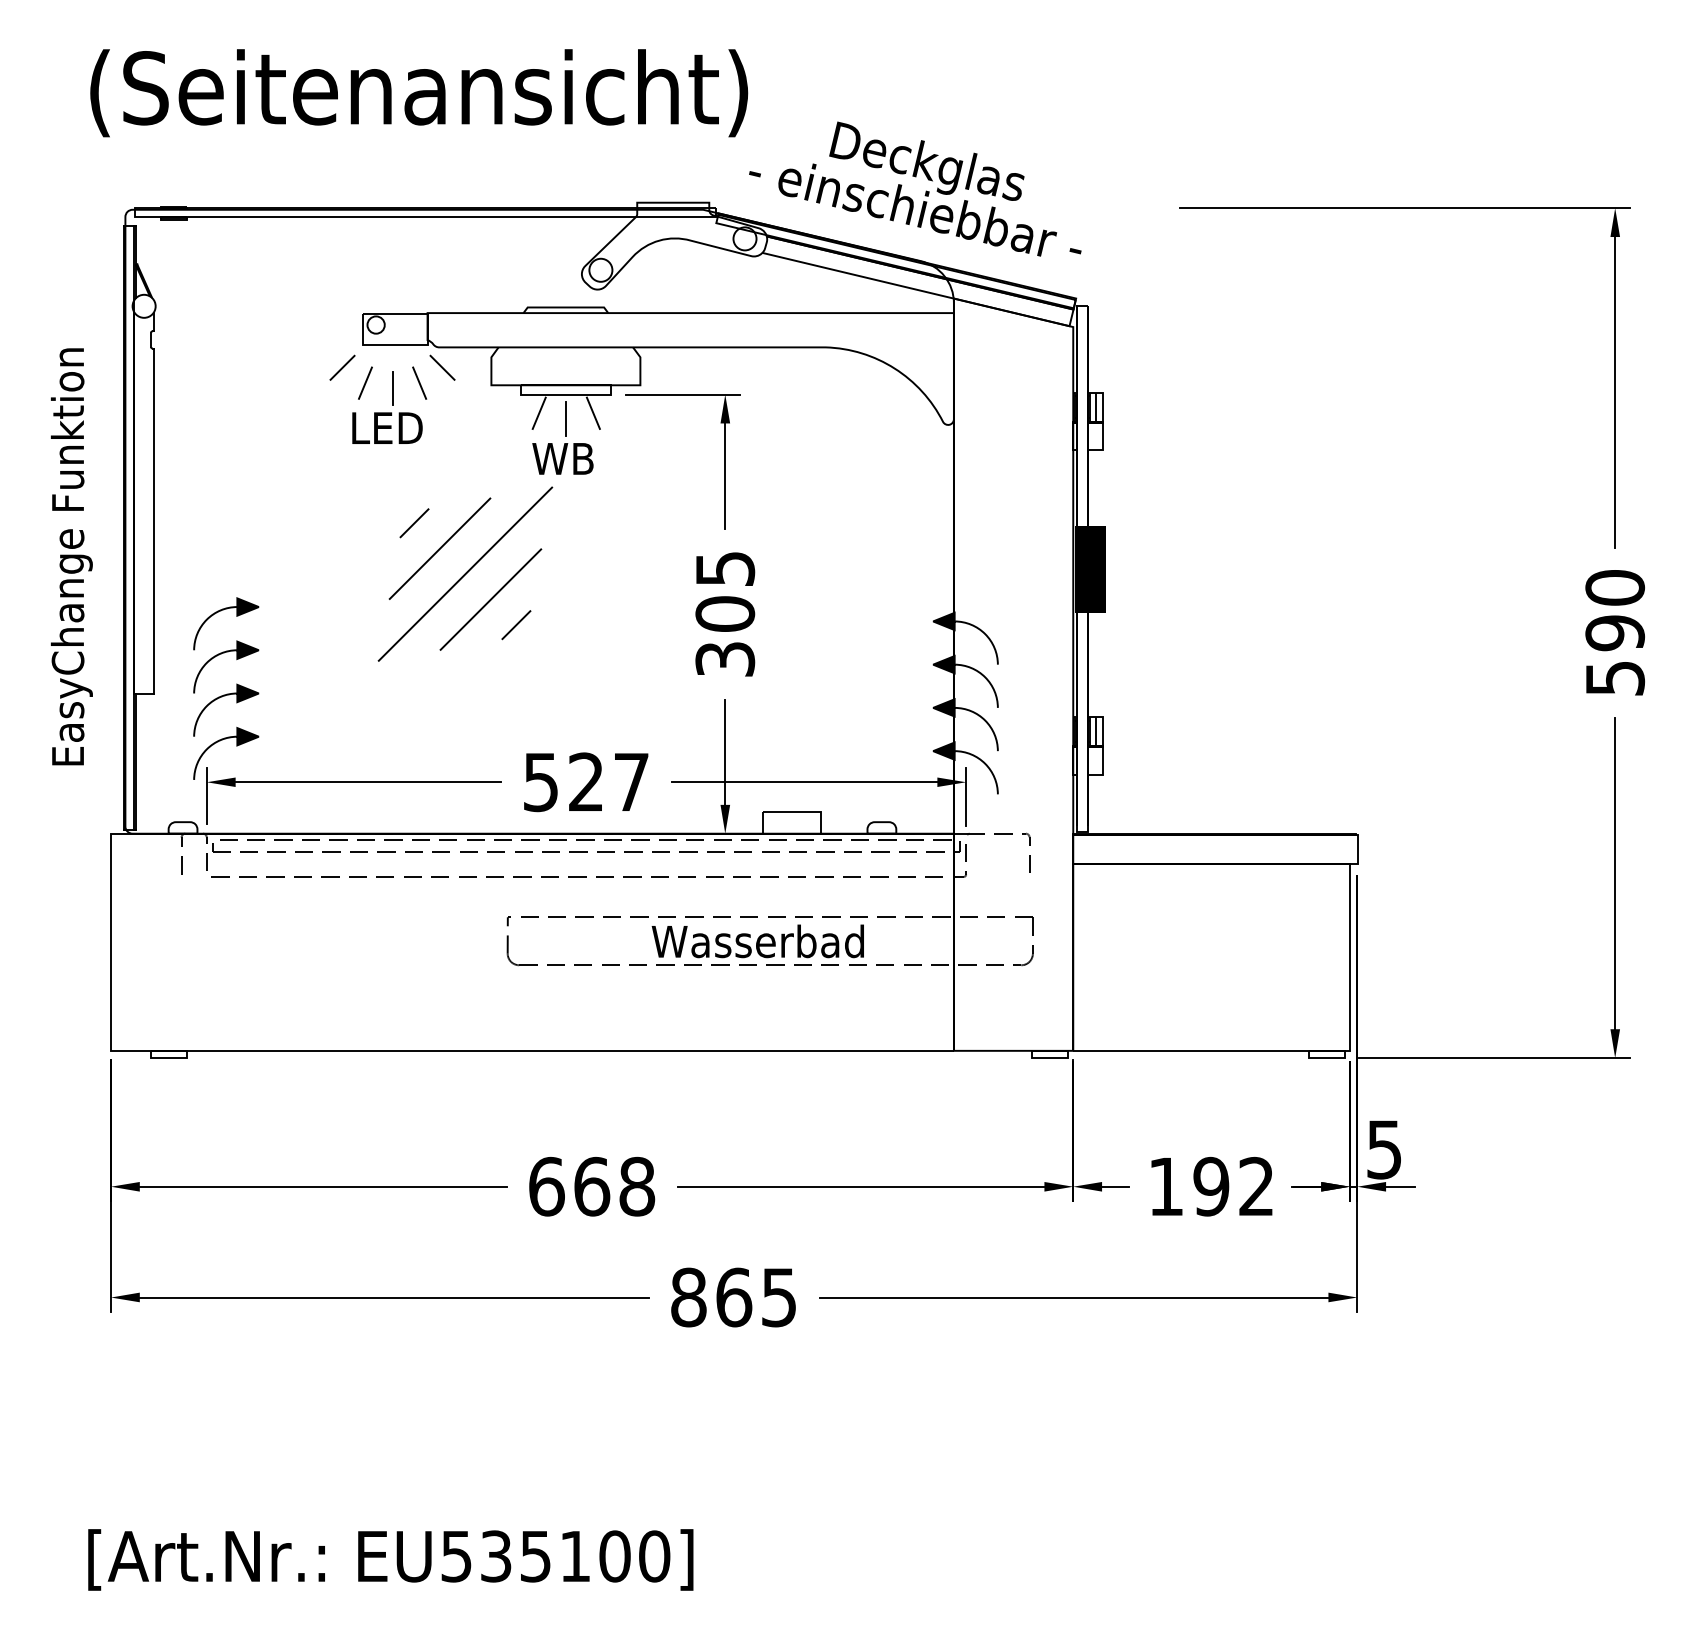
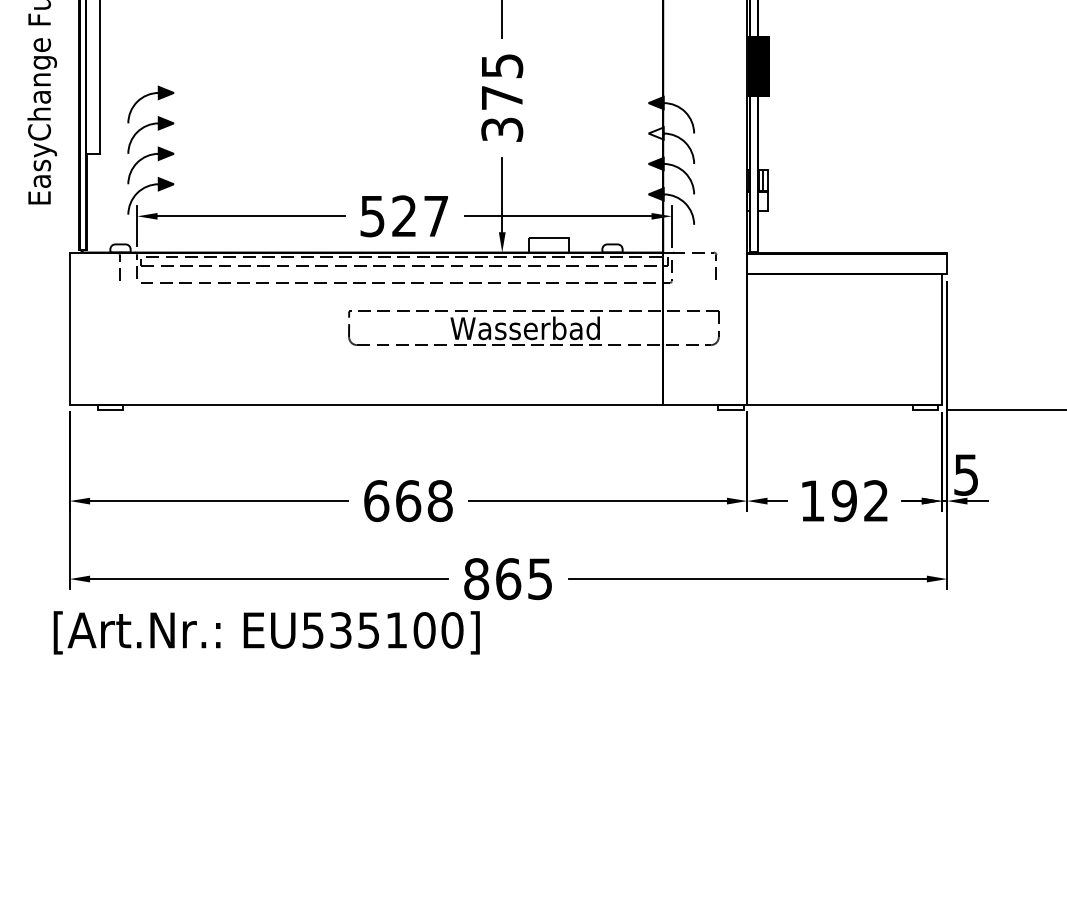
part: (465, 573) -> (319, 69), removed
text: (725, 613) -> (502, 97), 305 -> 375
fill: (943, 664) -> (655, 133), removed
text: (390, 1559) -> (266, 632), moved

